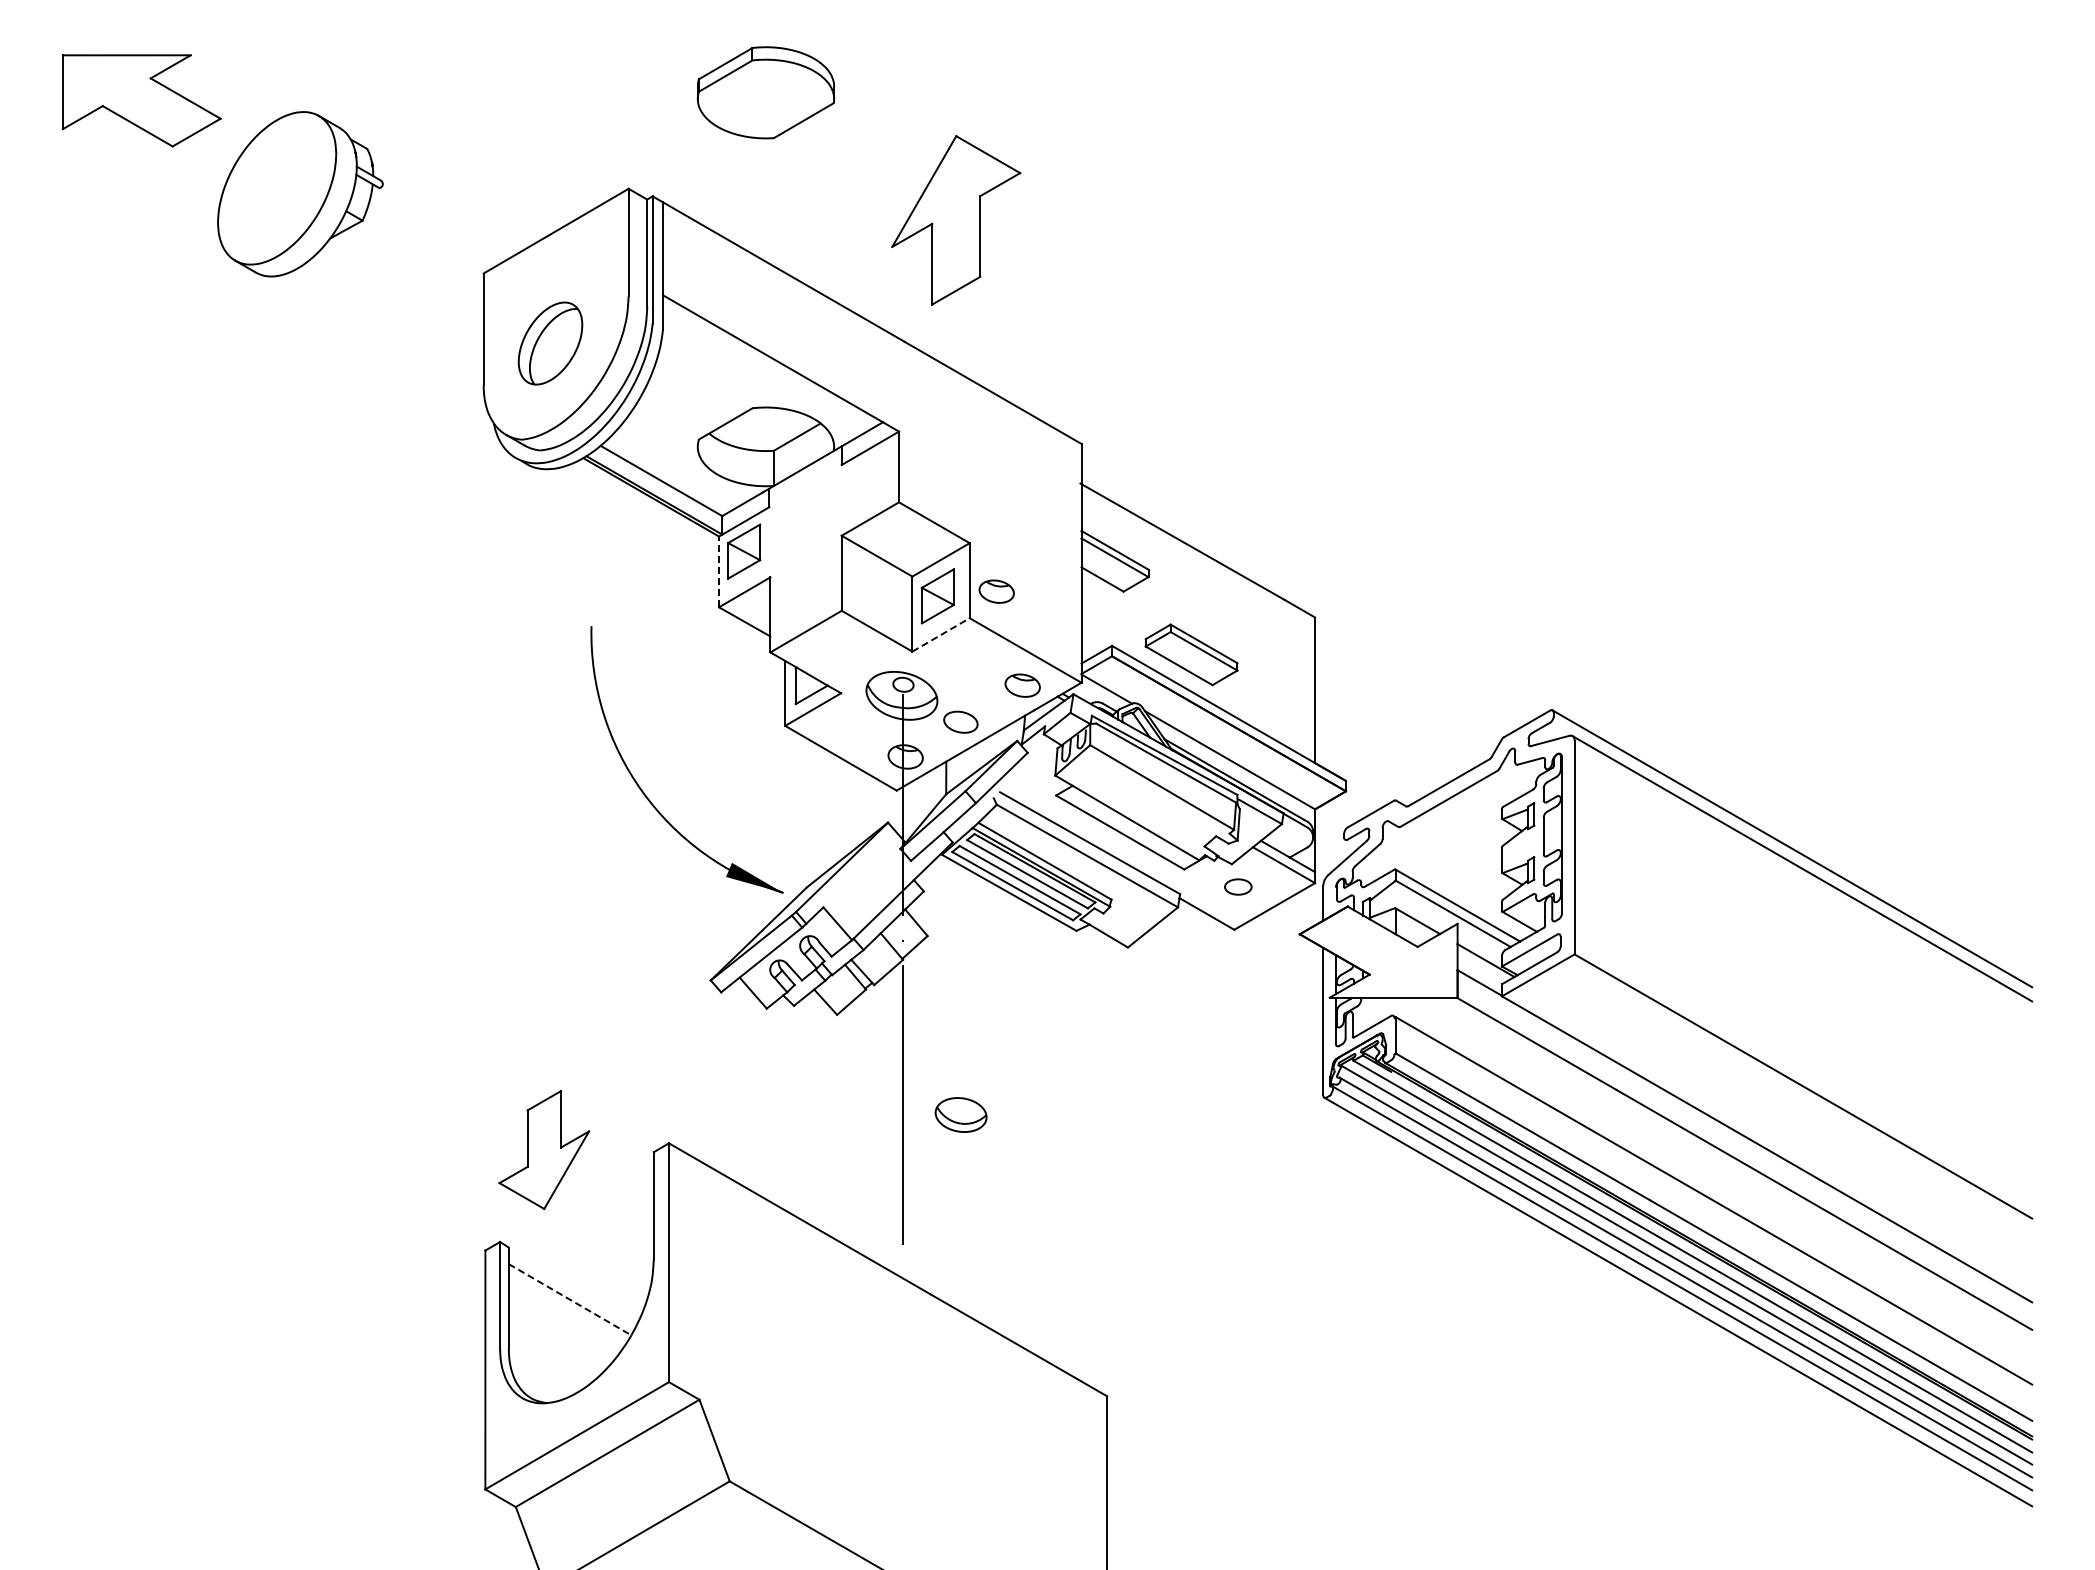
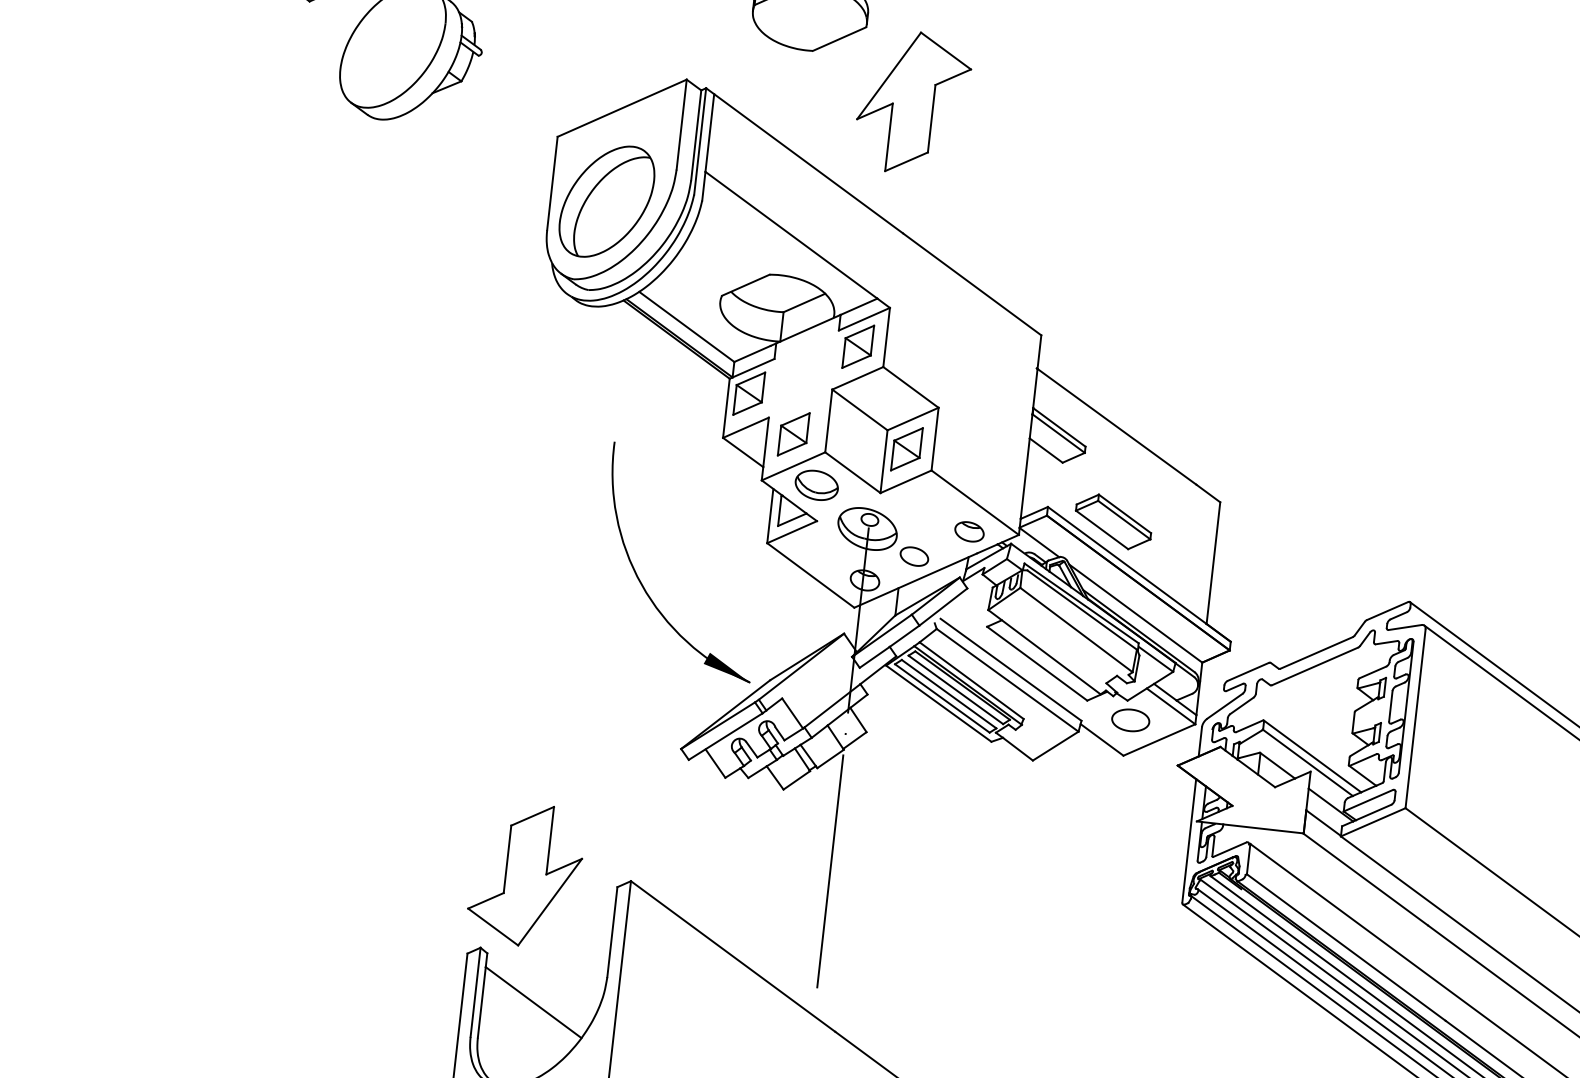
part: (956, 220) -> (913, 103), moved
part: (550, 343) -> (606, 201), size x1.67
part: (866, 481) -> (858, 346), added
line: (719, 571) -> (726, 408), dashed -> solid
part: (996, 591) -> (956, 450), removed
part: (802, 593) -> (794, 434), added
line: (941, 634) -> (906, 481), dashed -> solid
part: (1238, 886) -> (1131, 719), size x1.67
part: (960, 1114) -> (816, 484), moved
part: (544, 1149) -> (526, 874), size x1.43
line: (570, 1299) -> (534, 1002), dashed -> solid

